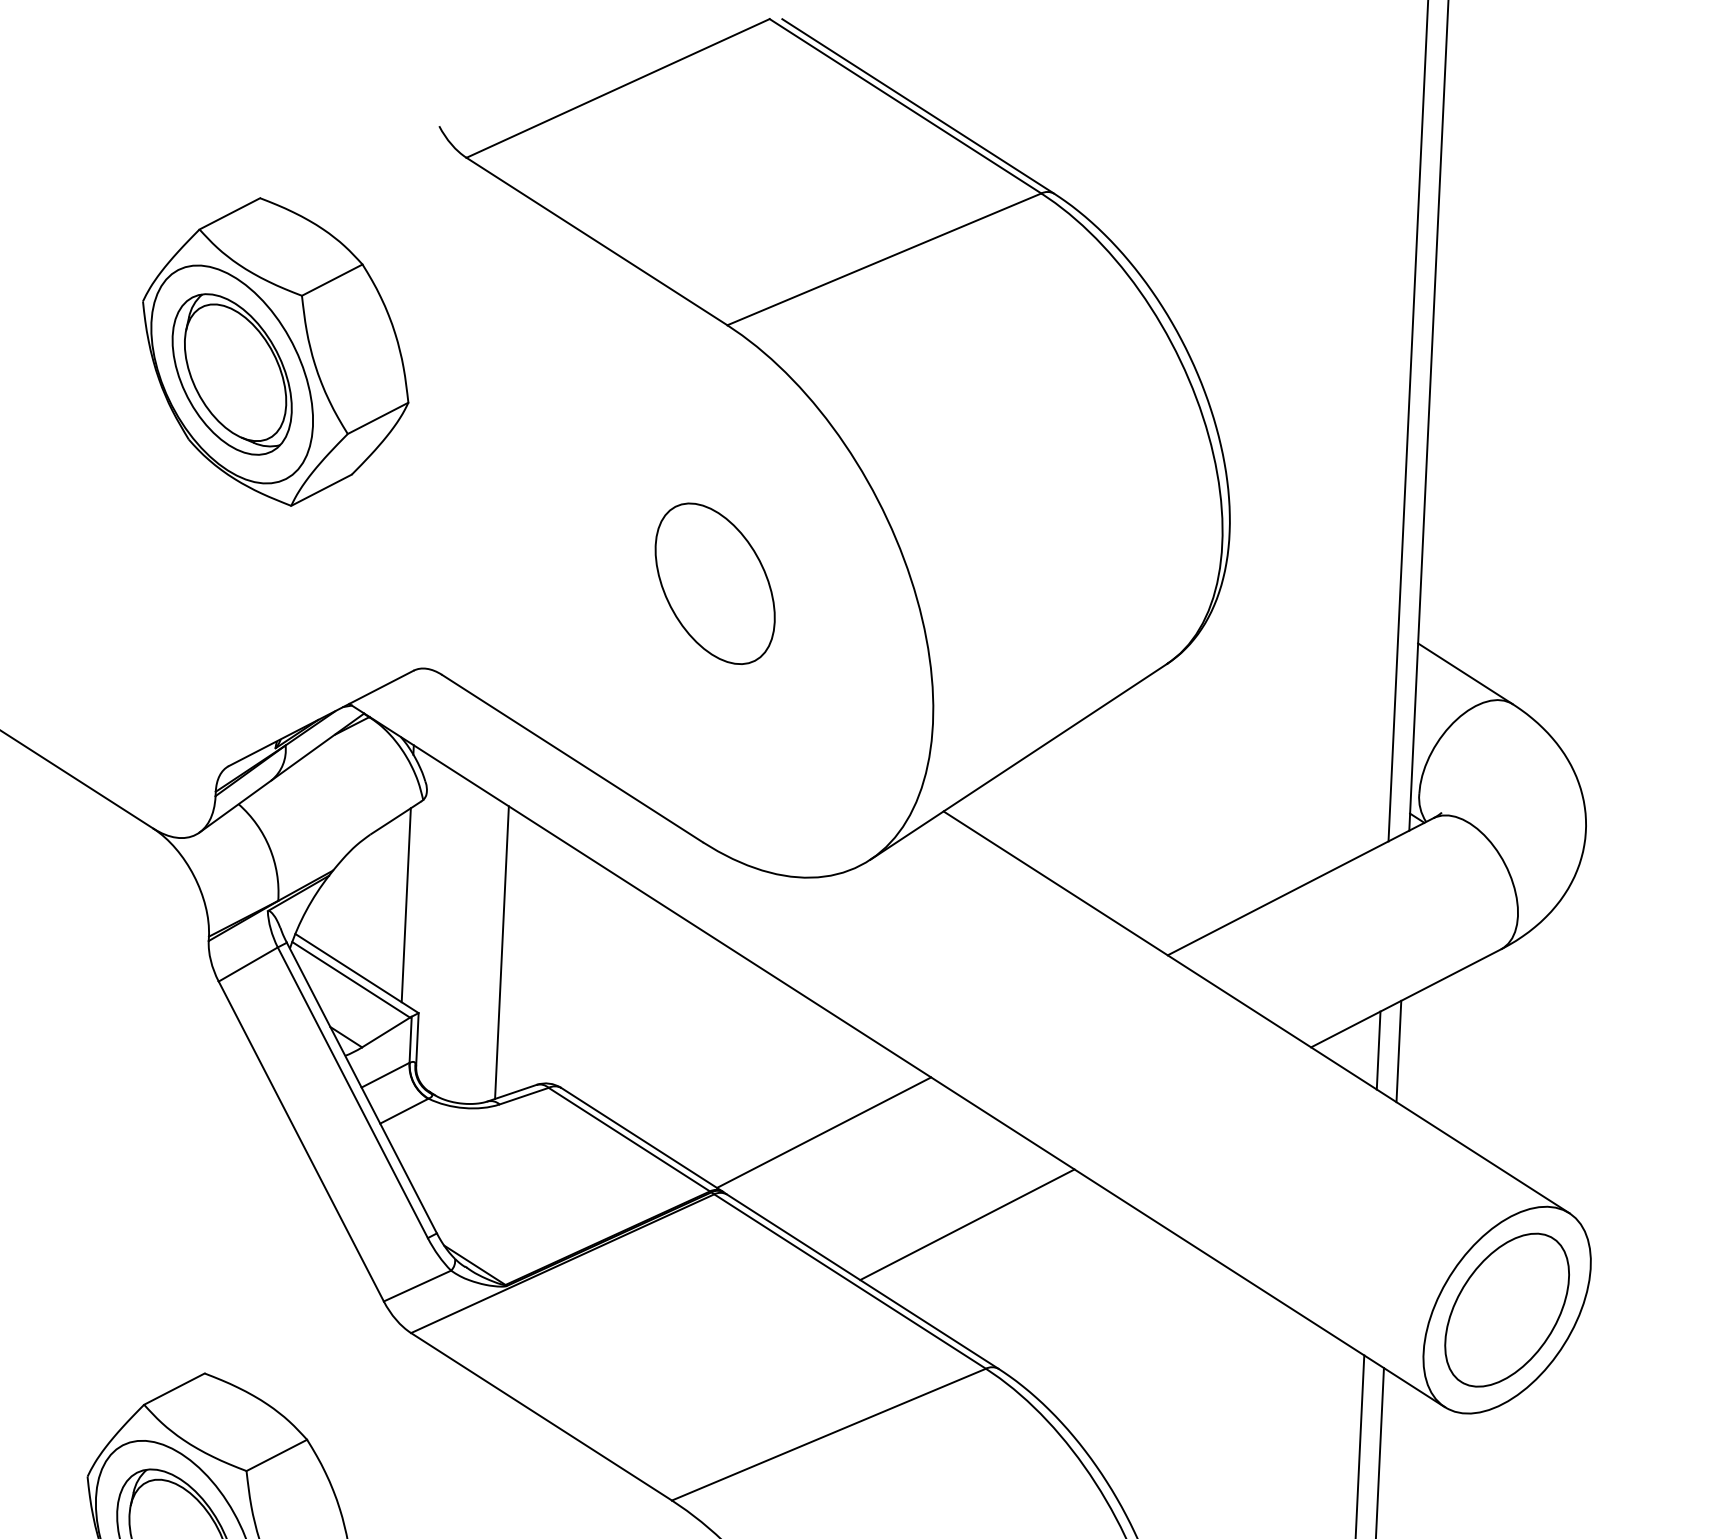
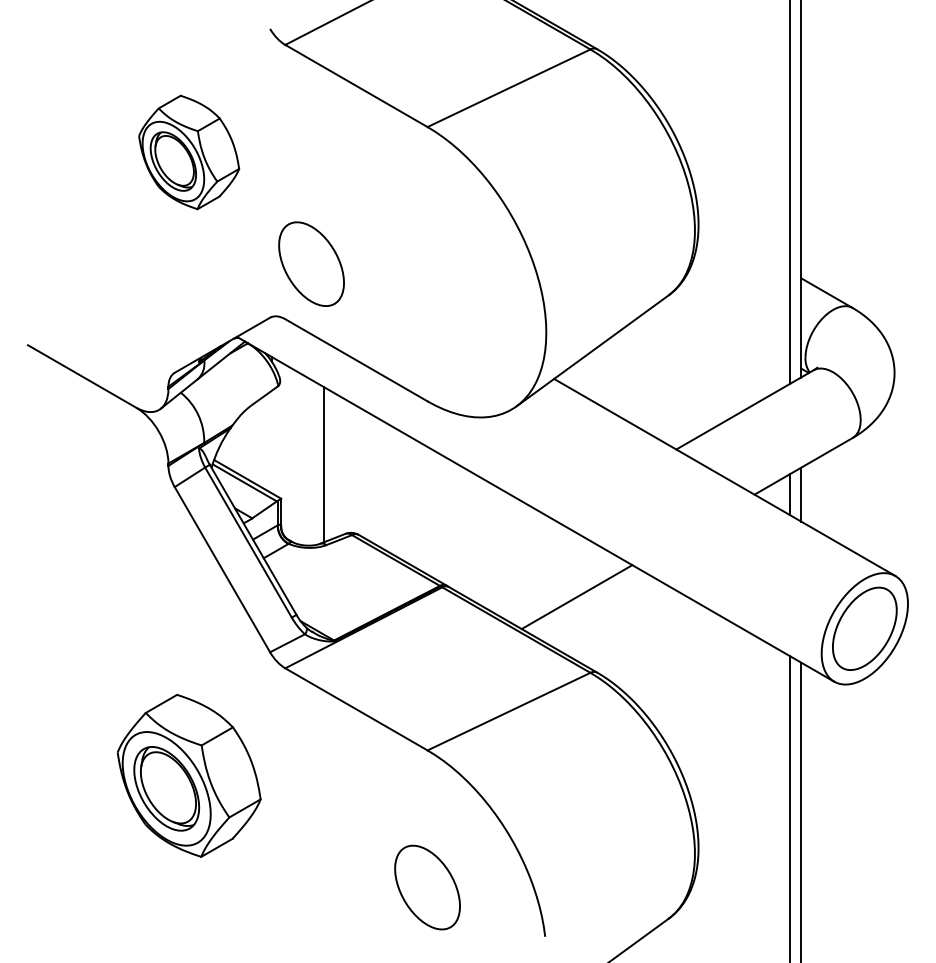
part: (274, 351) -> (188, 152), size x0.7
part: (715, 582) -> (311, 263), moved
line: (407, 904) -> (272, 441), removed
line: (823, 1131) -> (498, 551), removed

